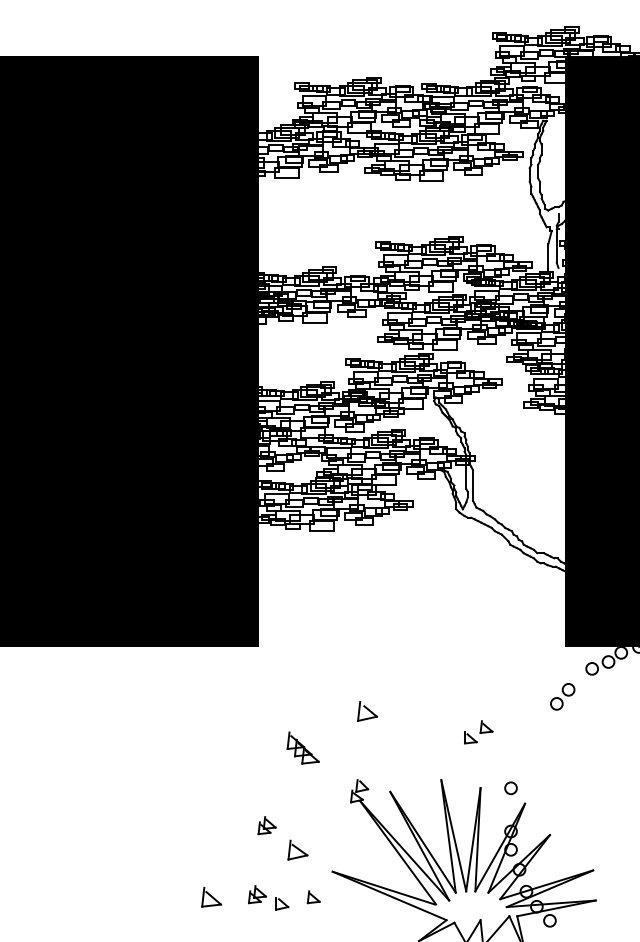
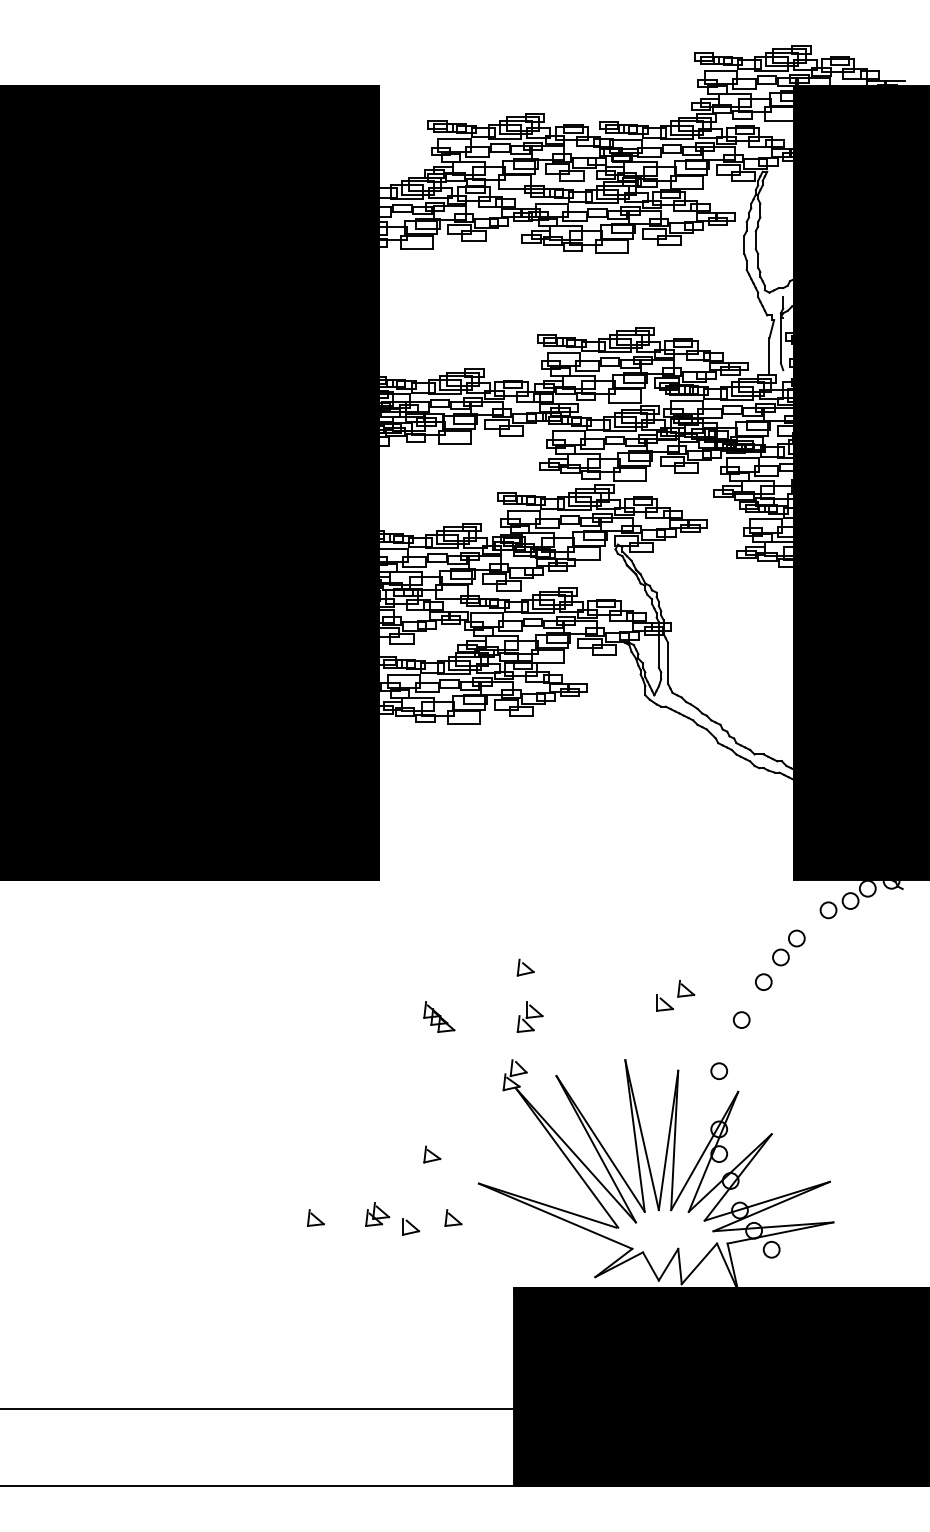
part: (367, 711) -> (525, 967), size x0.62
circle: (543, 721) -> (763, 981), added
part: (303, 747) -> (439, 1016), size x0.71
part: (370, 747) -> (529, 1016), added
circle: (527, 749) -> (741, 1019), added
part: (267, 825) -> (390, 1121), removed
part: (298, 850) -> (432, 1154), size x0.62
part: (211, 896) -> (315, 1217), size x0.62

